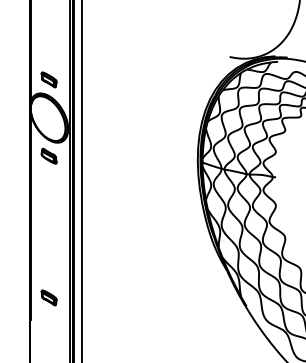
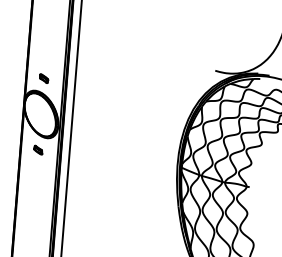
part: (48, 79) -> (43, 78), size x0.6
part: (48, 155) -> (37, 149), size x0.6

